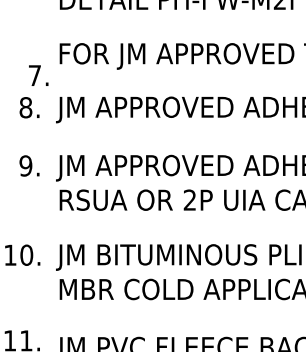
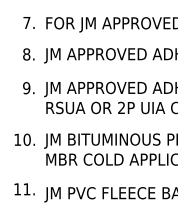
text: (37, 74) -> (28, 22), moved

